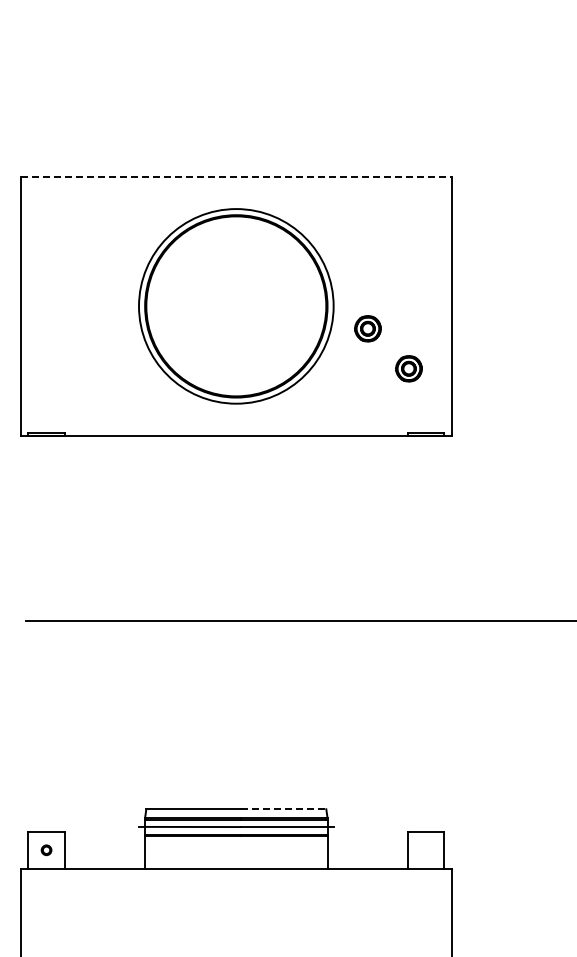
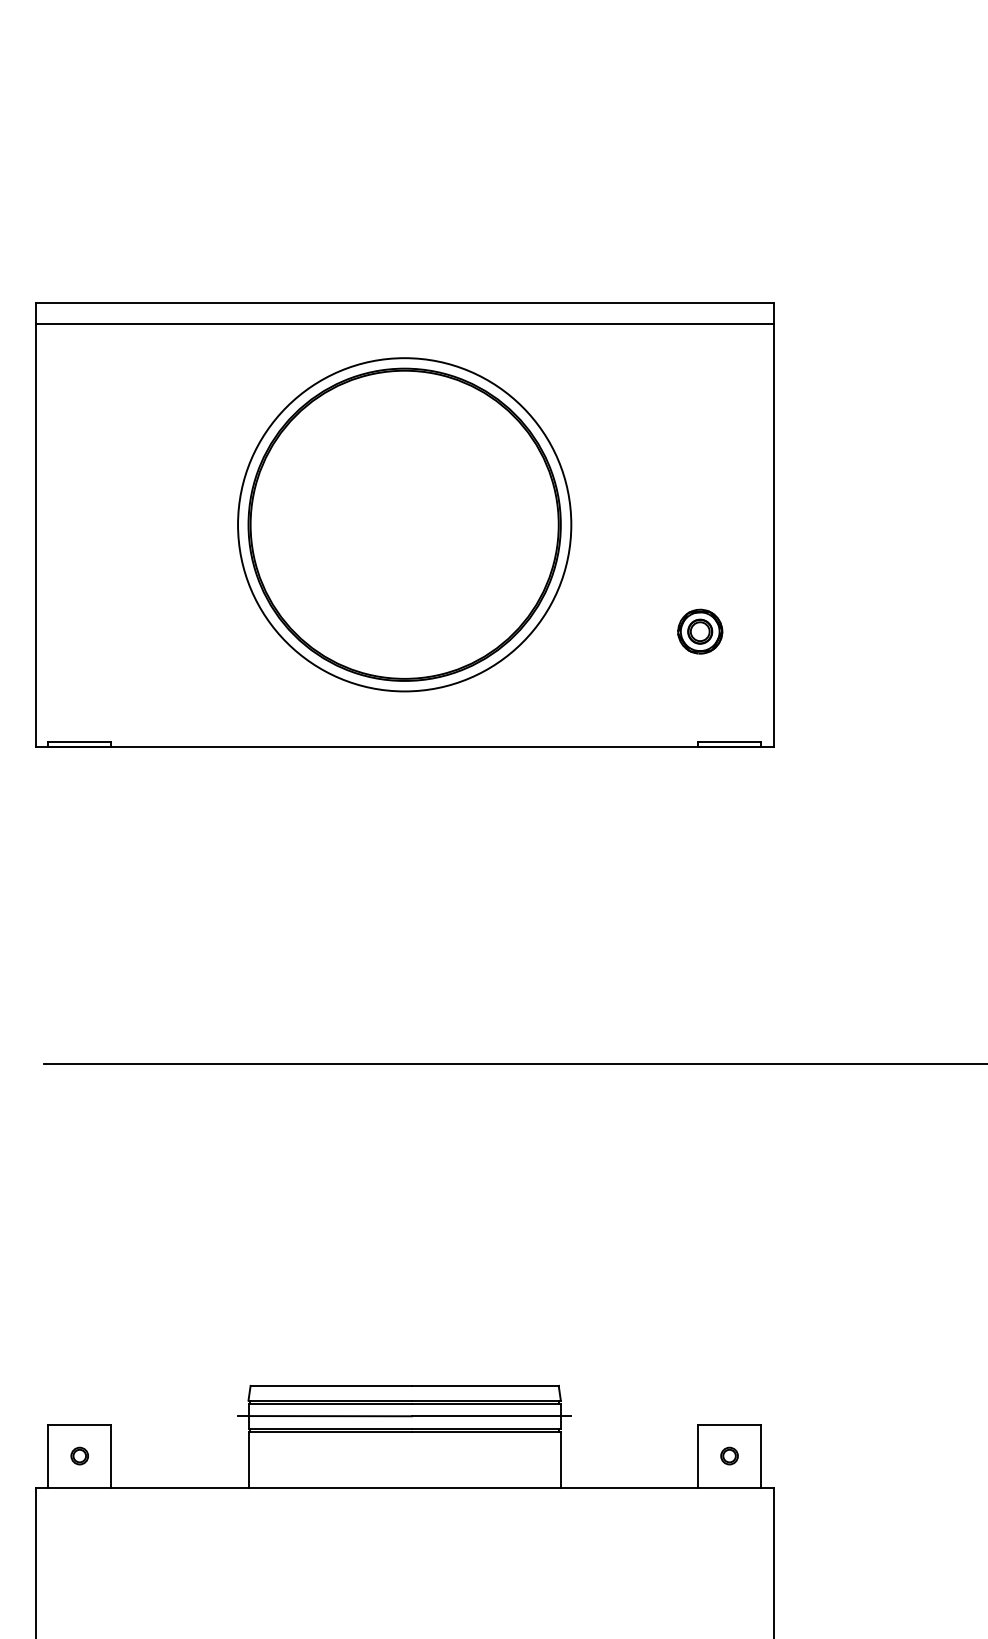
line: (236, 176) -> (404, 302), dashed -> solid
line: (235, 188) -> (403, 322), added
part: (367, 328) -> (629, 562), removed
line: (283, 809) -> (485, 1386), dashed -> solid
part: (425, 850) -> (728, 1456), added

